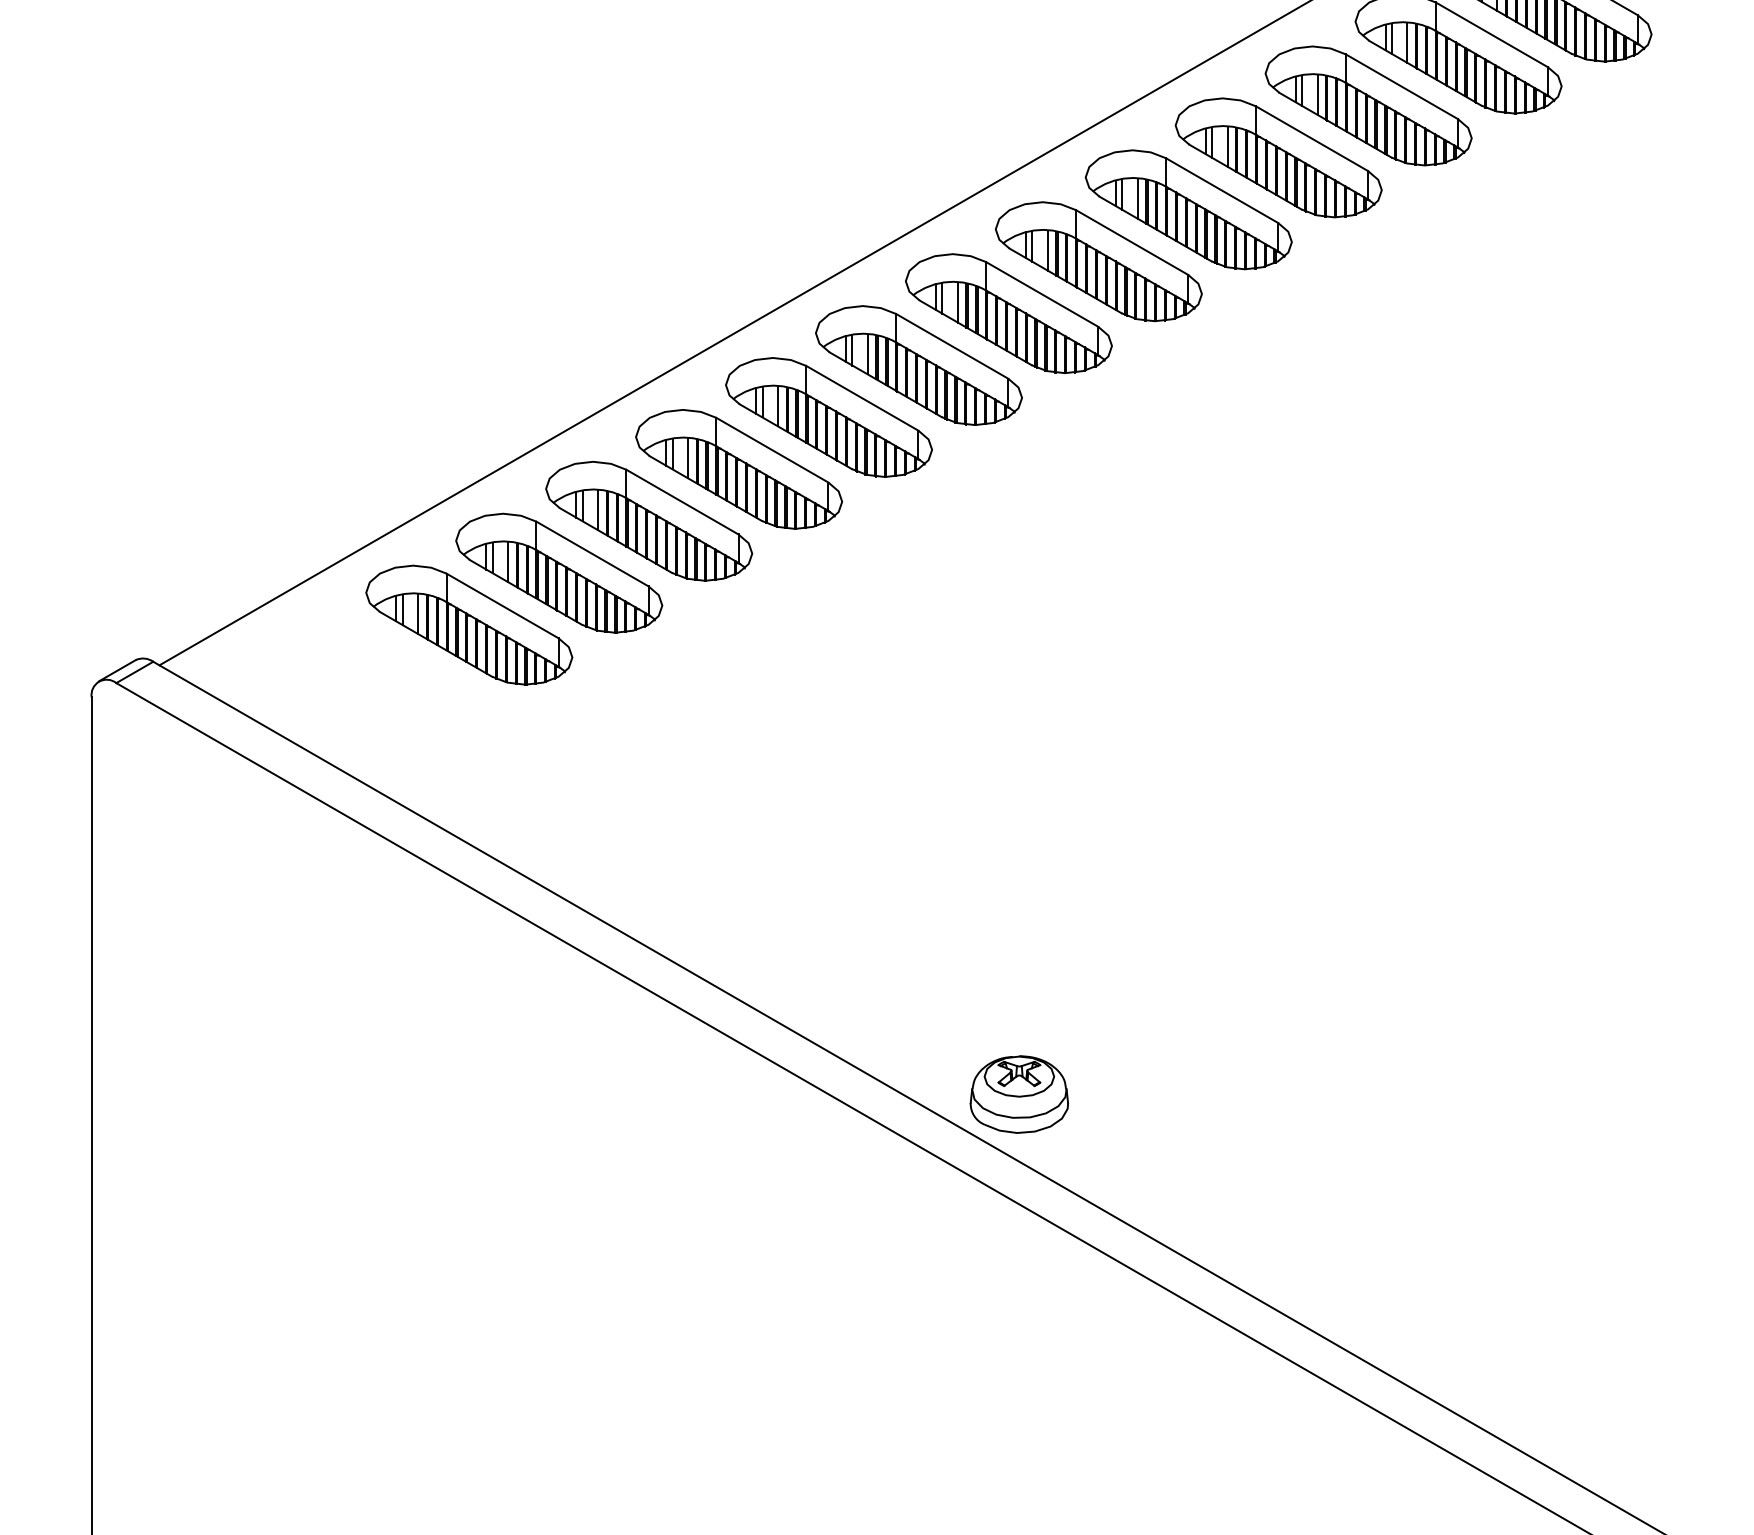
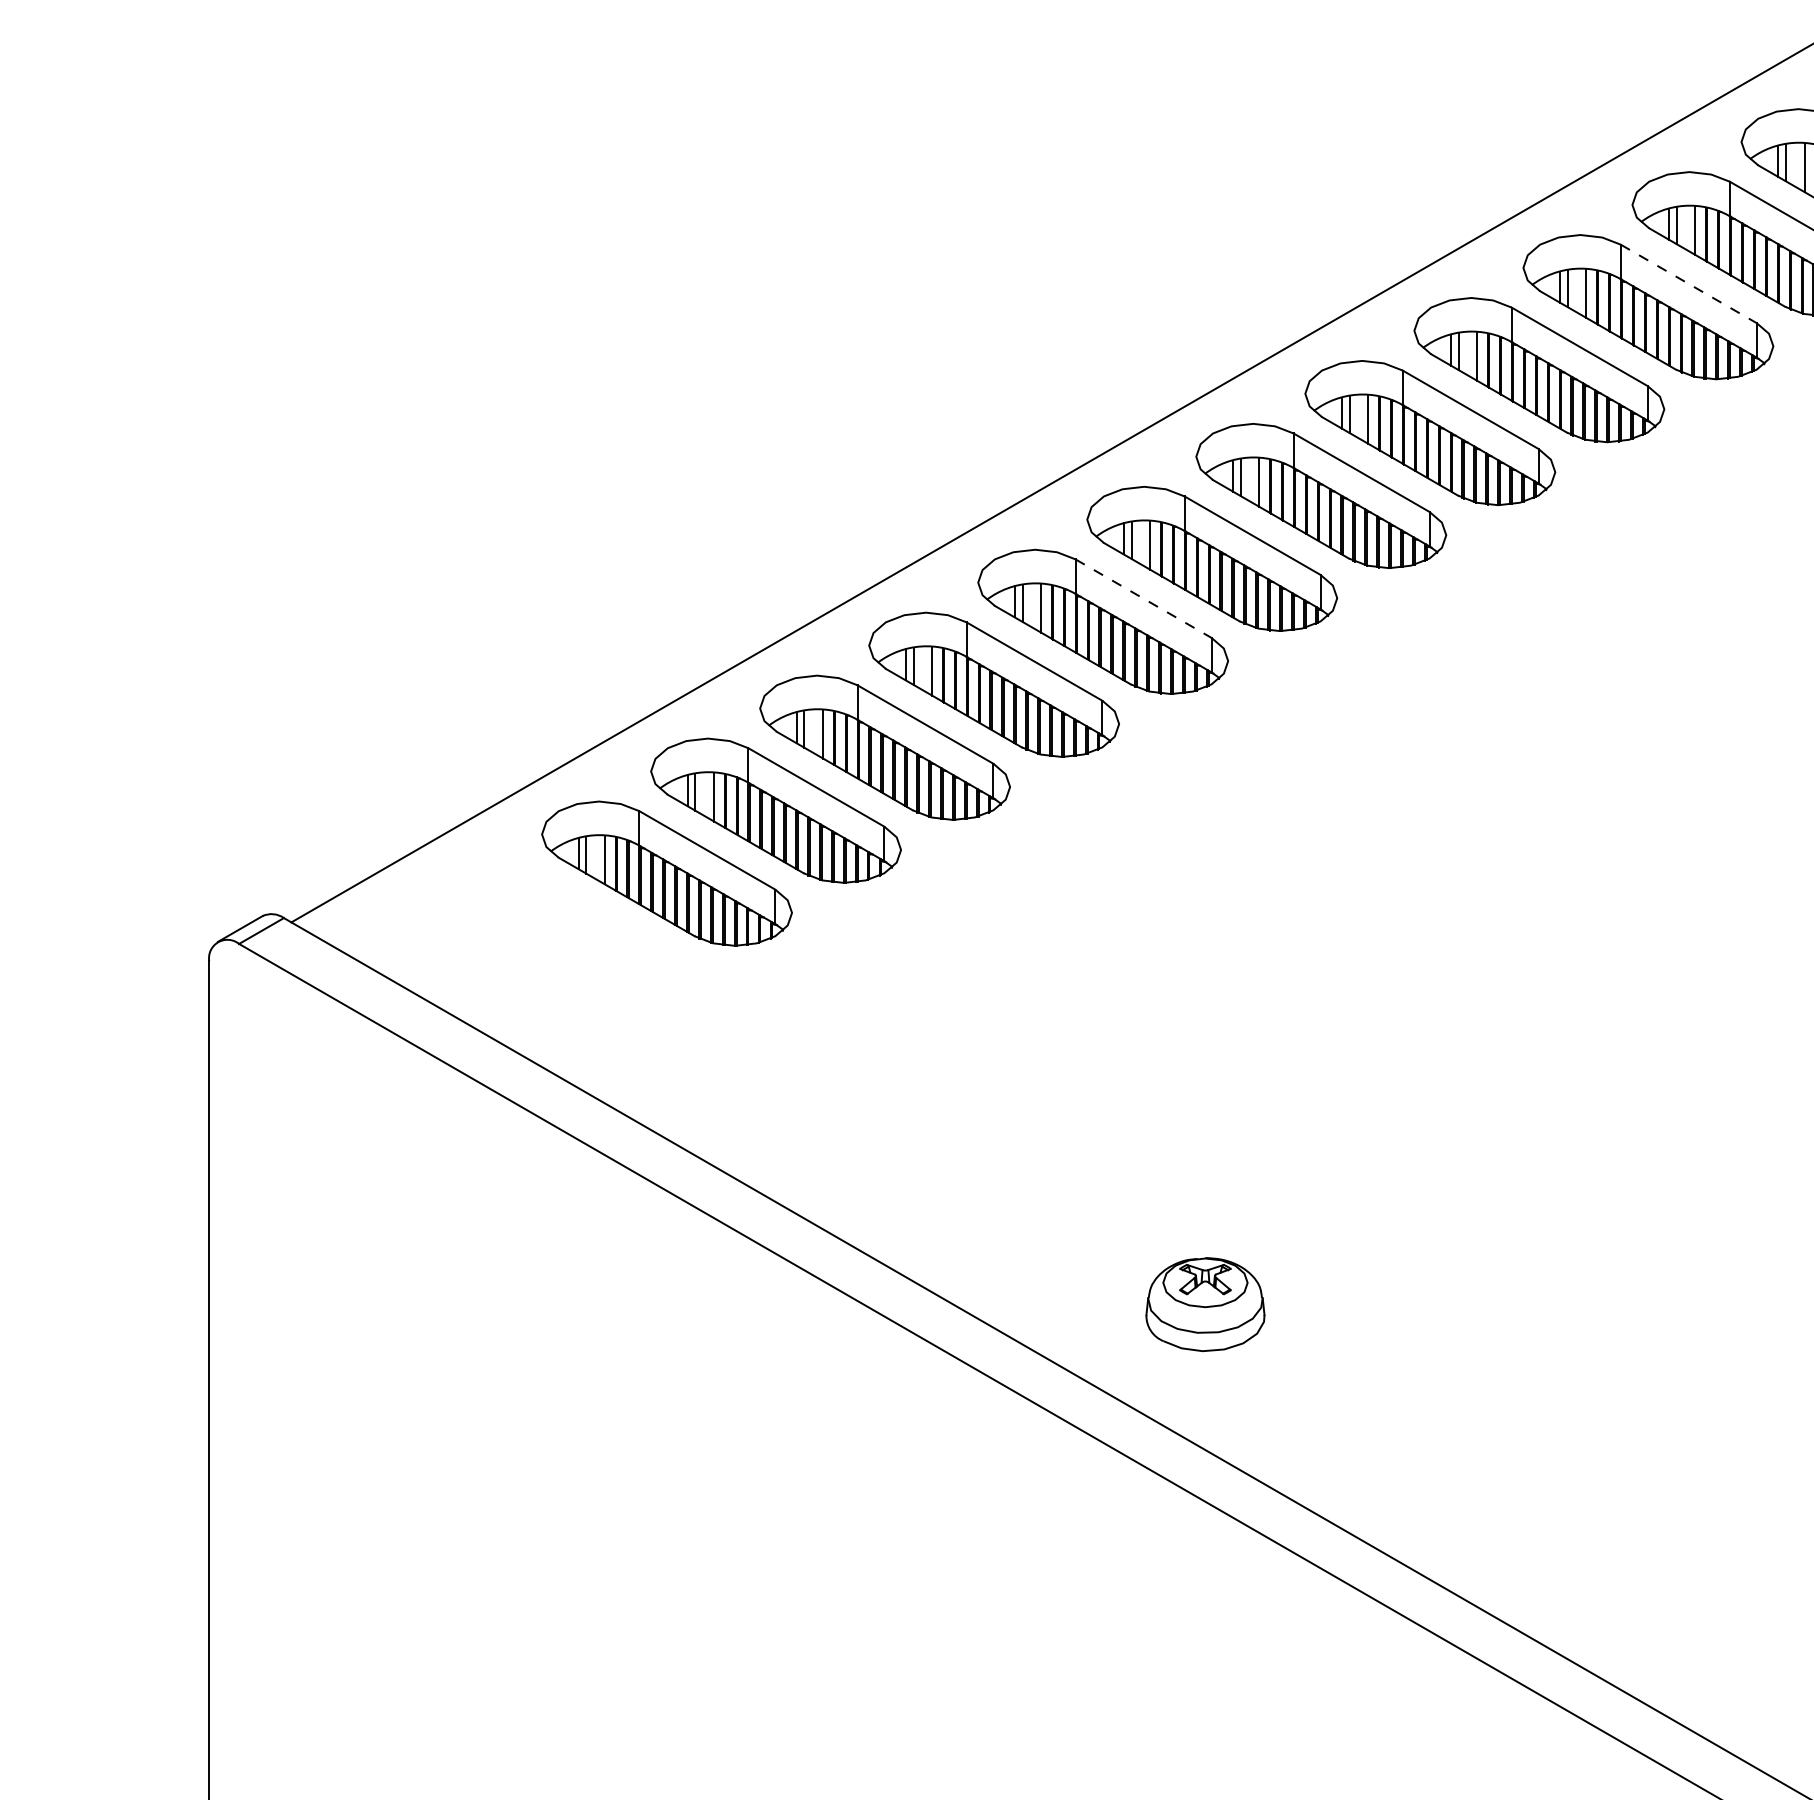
line: (1312, 138) -> (1689, 283), solid -> dashed
line: (862, 398) -> (1143, 598), solid -> dashed
part: (1019, 1094) -> (1205, 1304), moved

